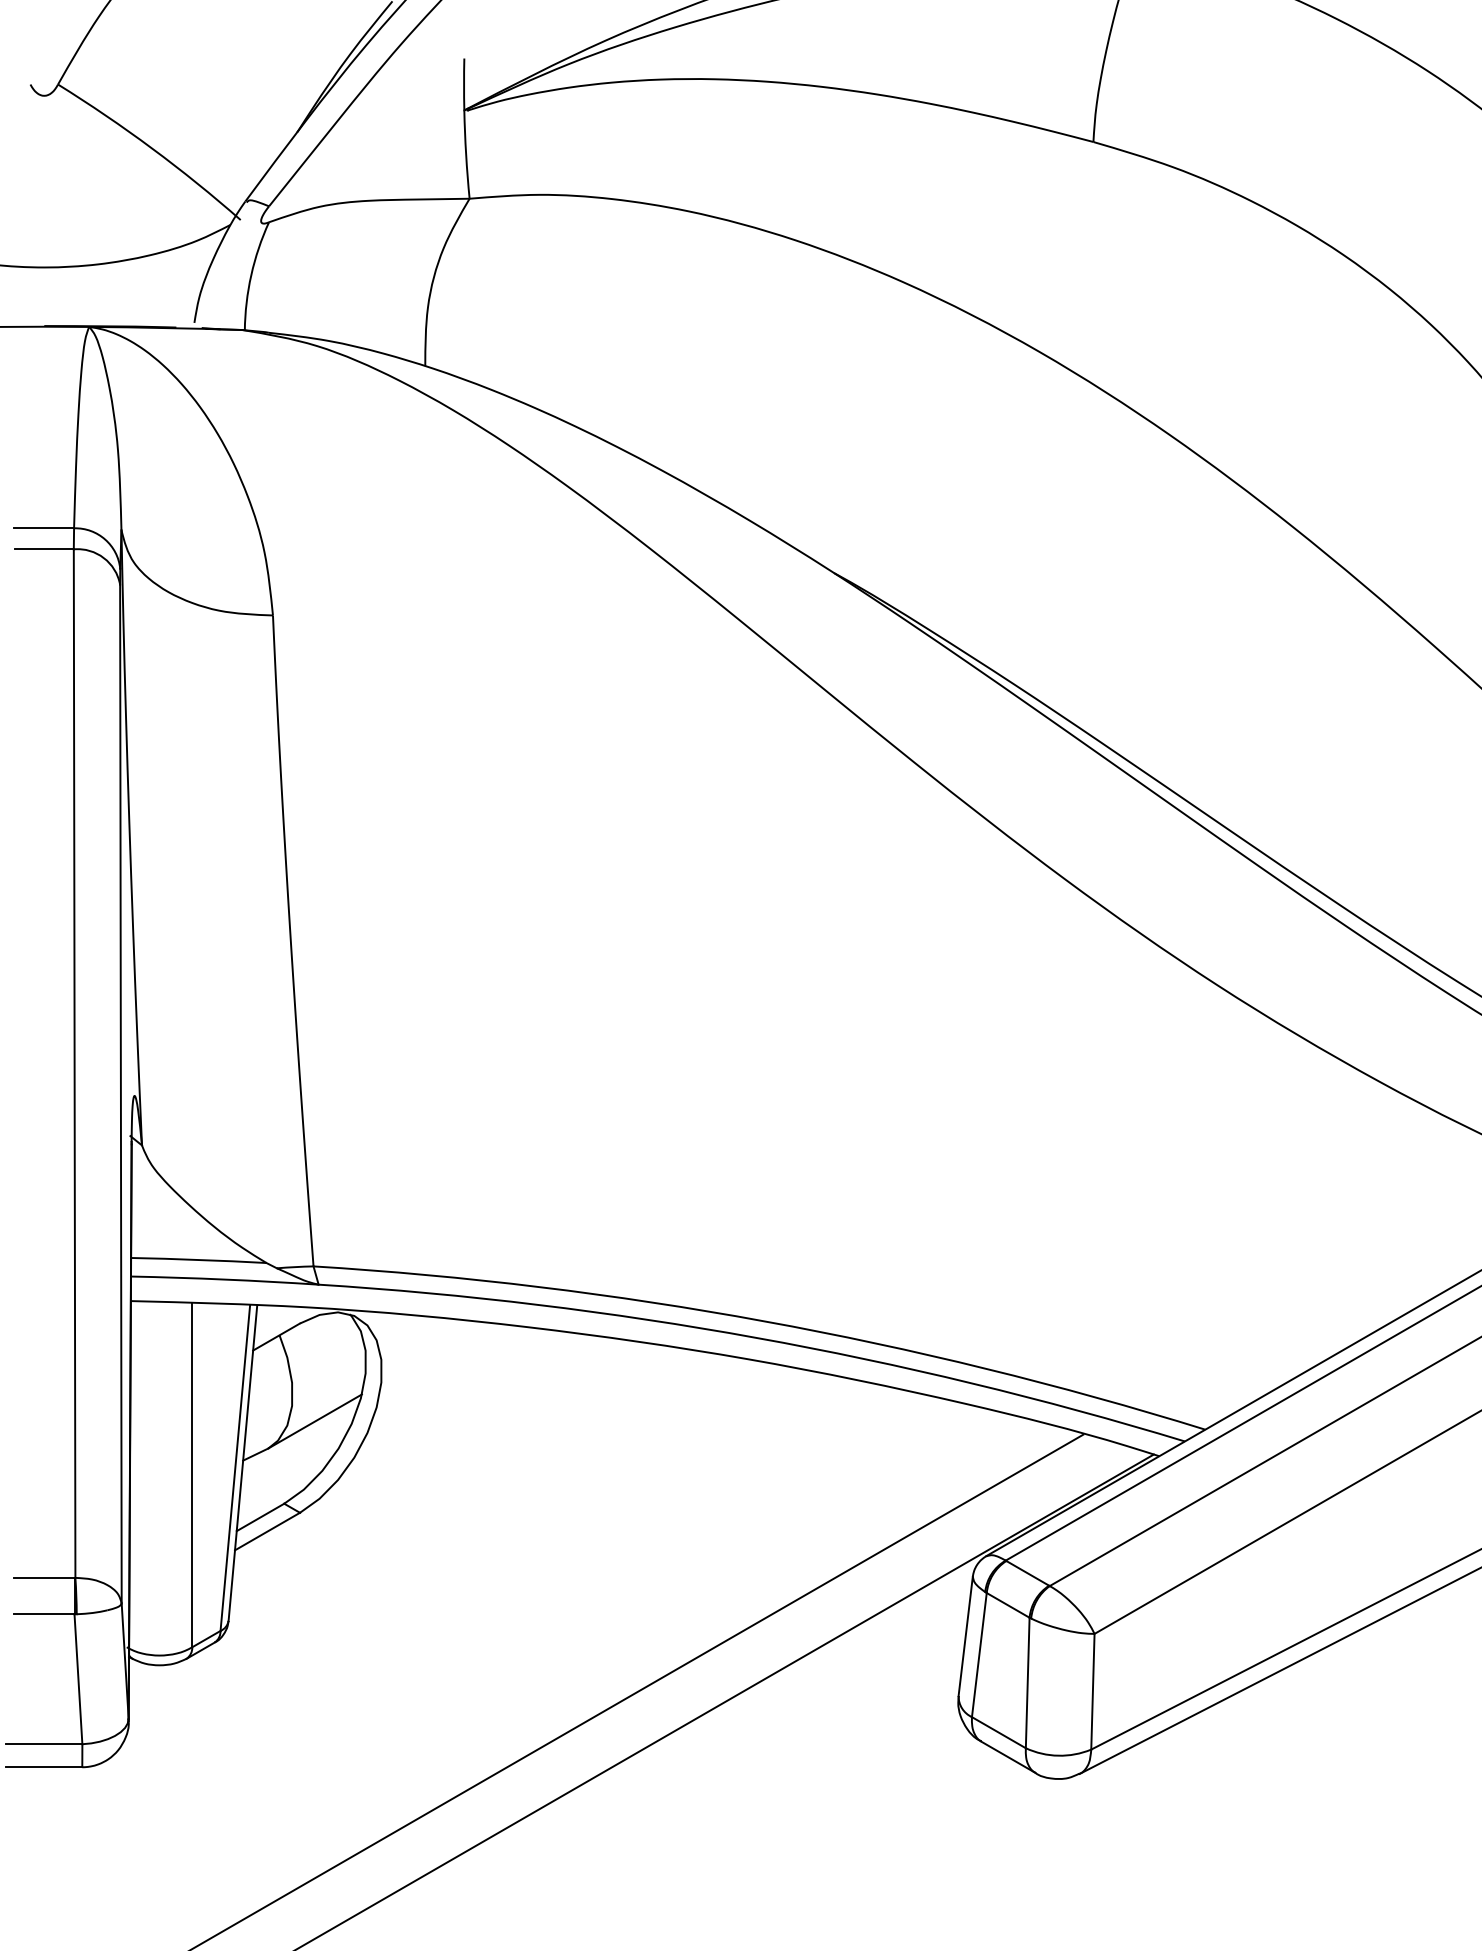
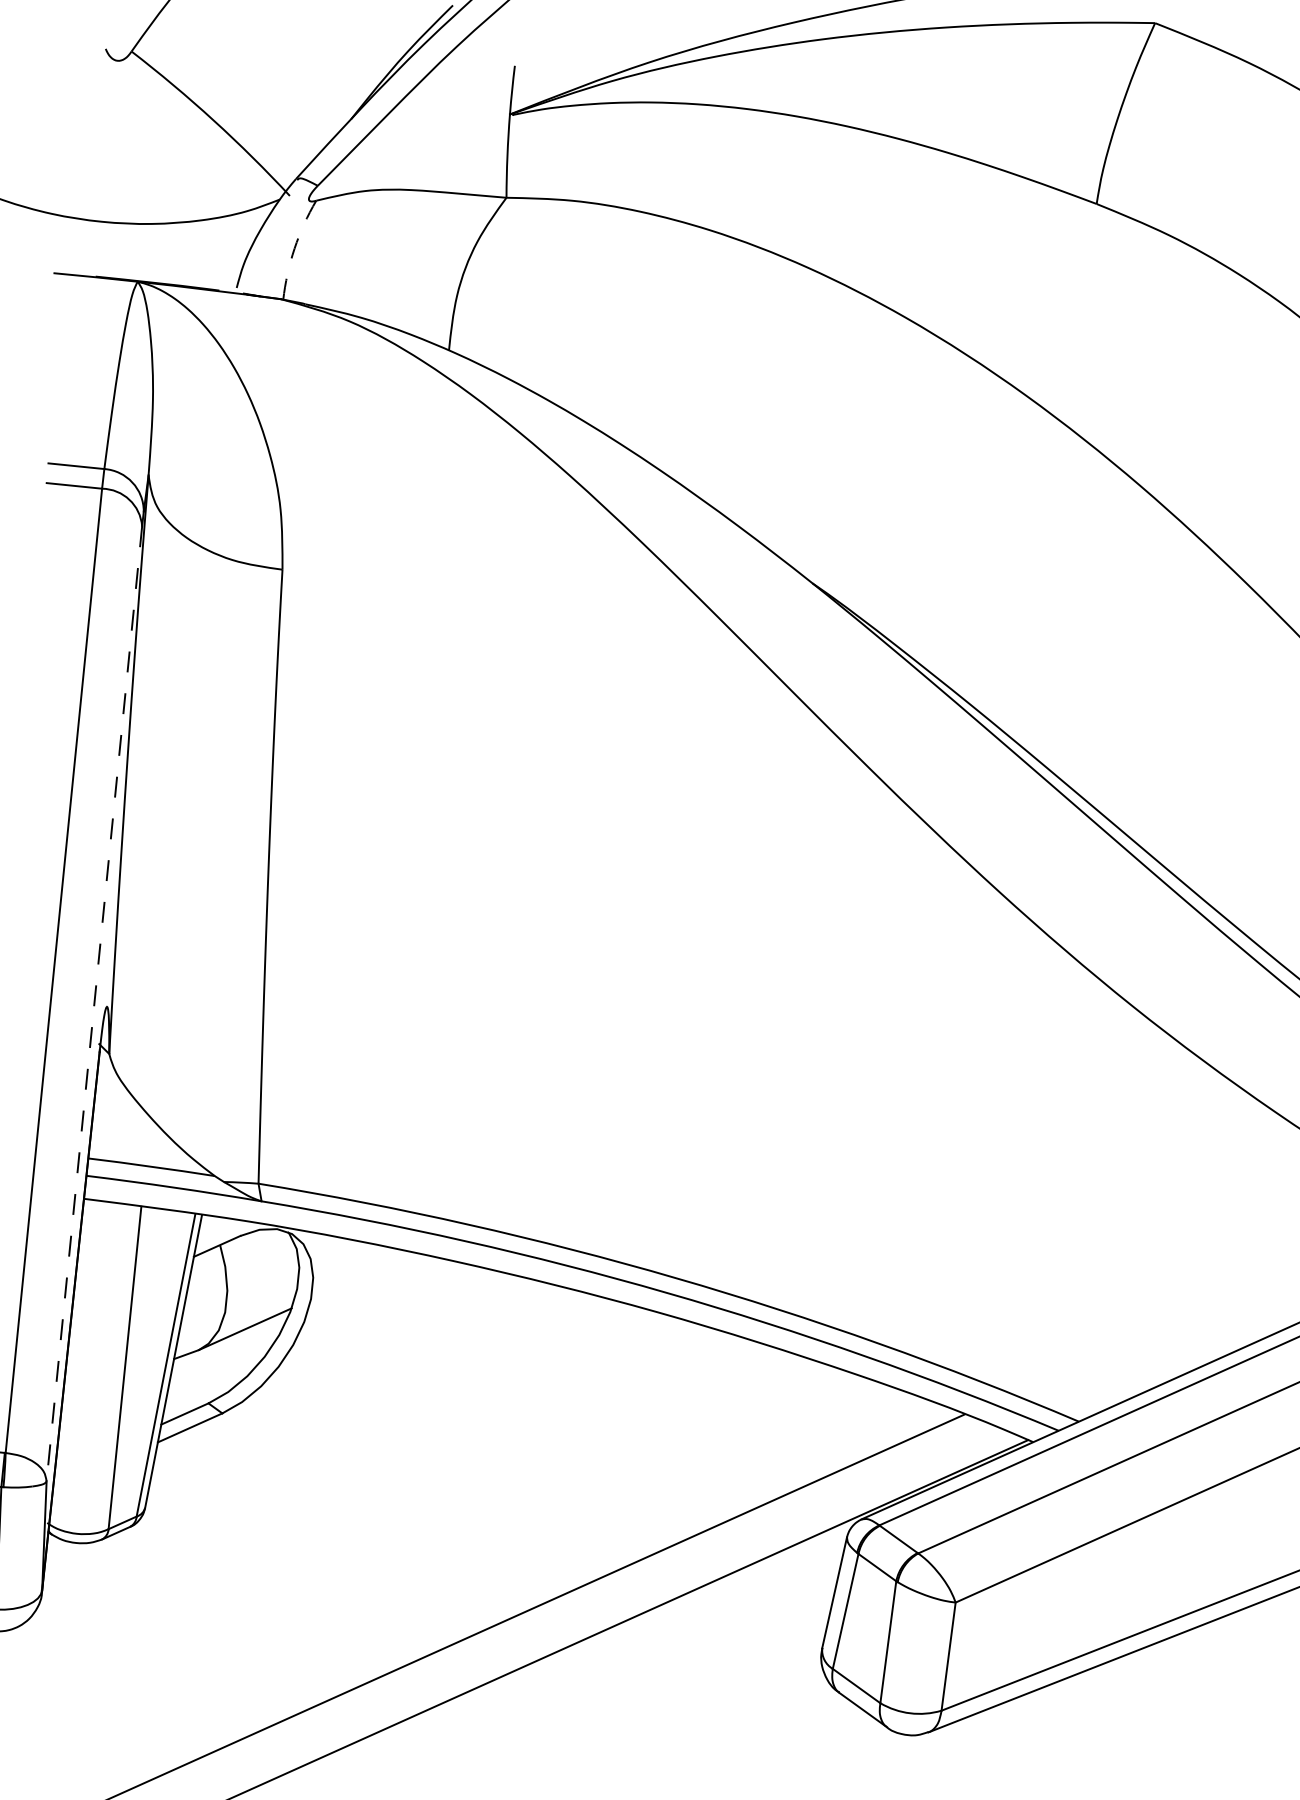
arc: (251, 275) -> (294, 248), solid -> dashed
line: (120, 1094) -> (93, 1004), solid -> dashed

